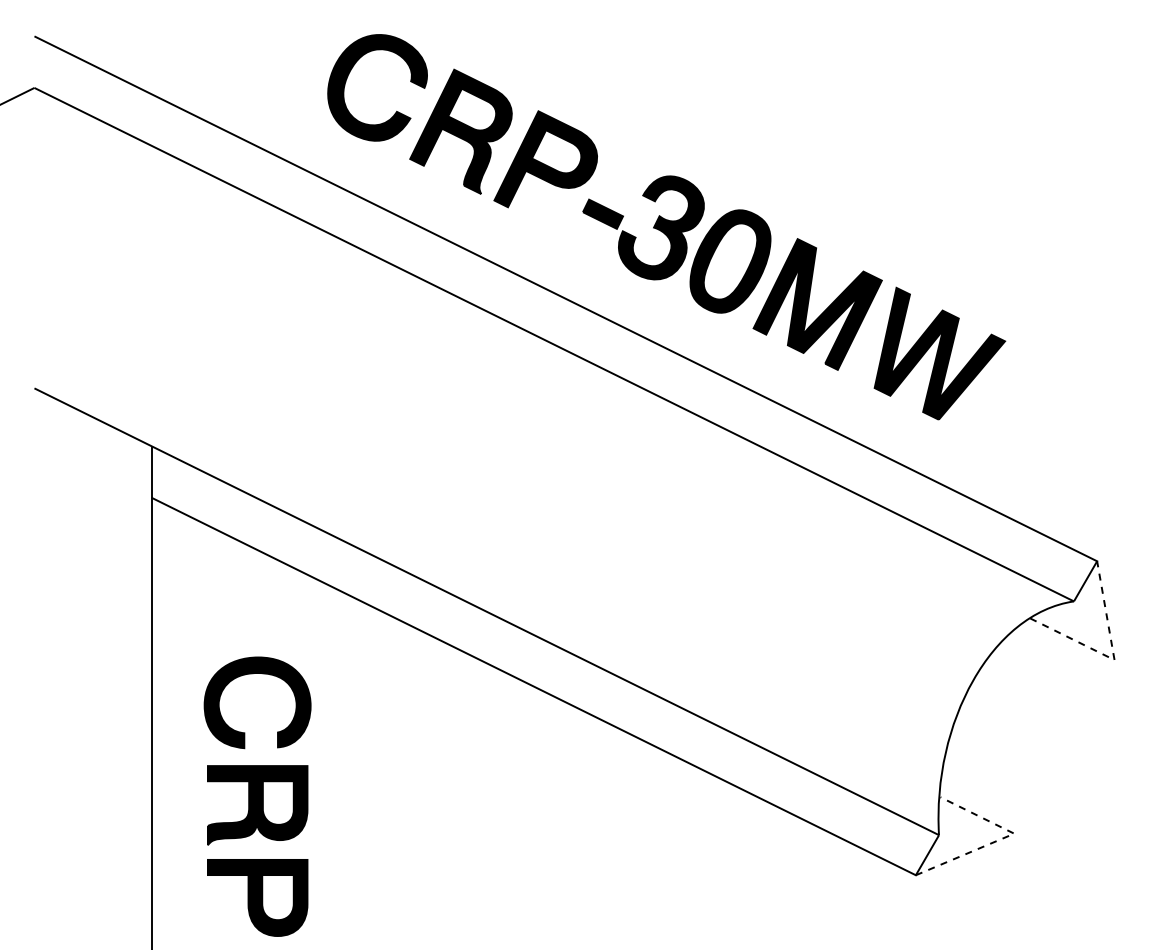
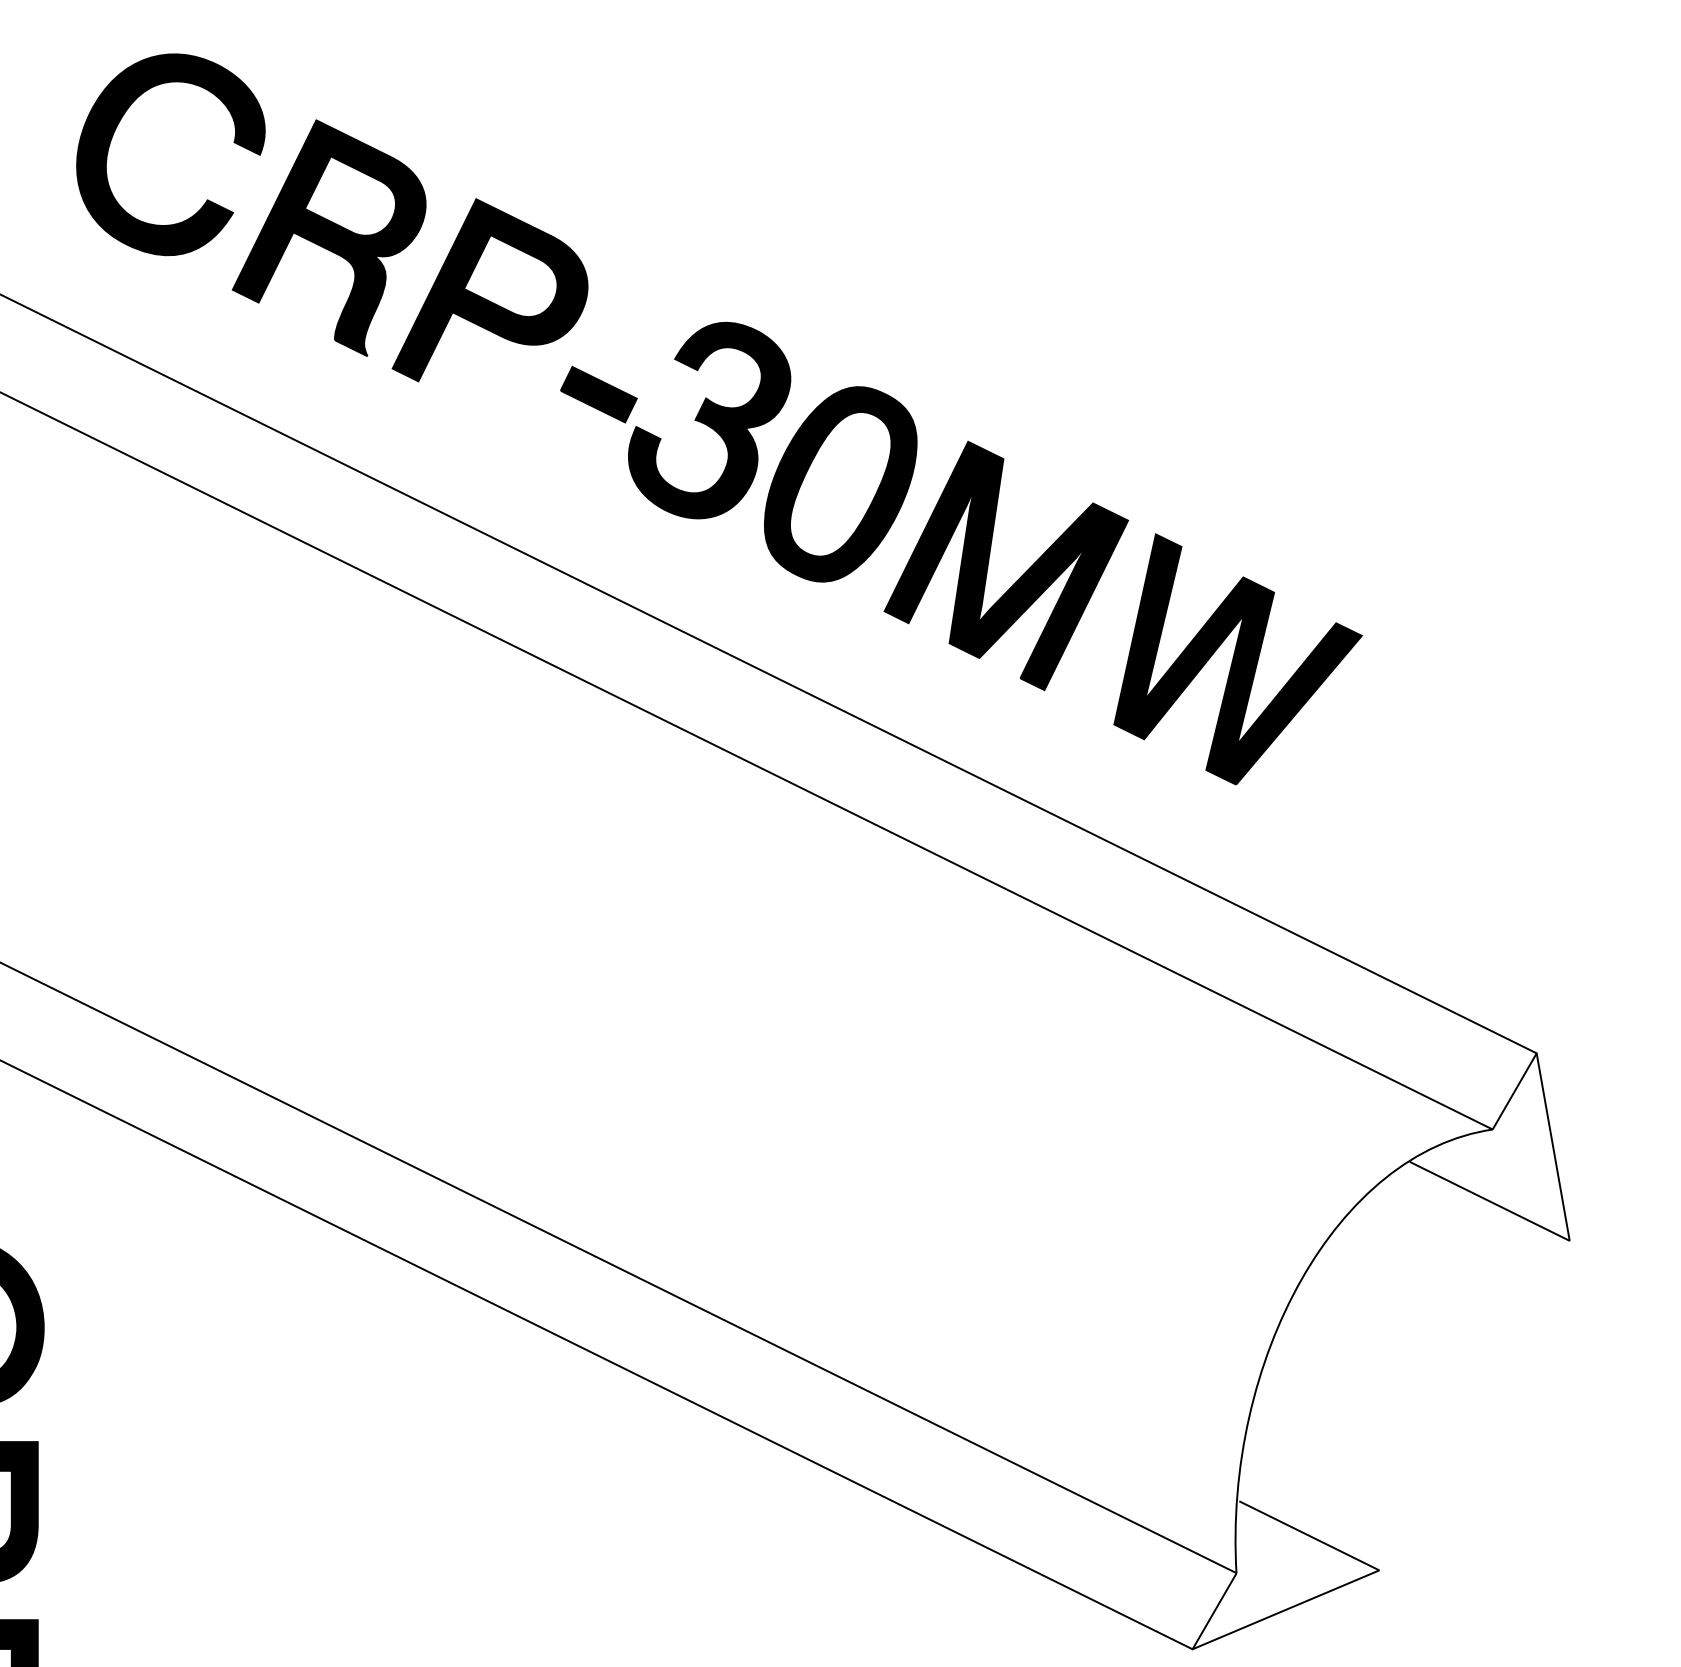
line: (1114, 657) -> (1569, 1235), dashed -> solid
line: (1004, 837) -> (1360, 1577), dashed -> solid

